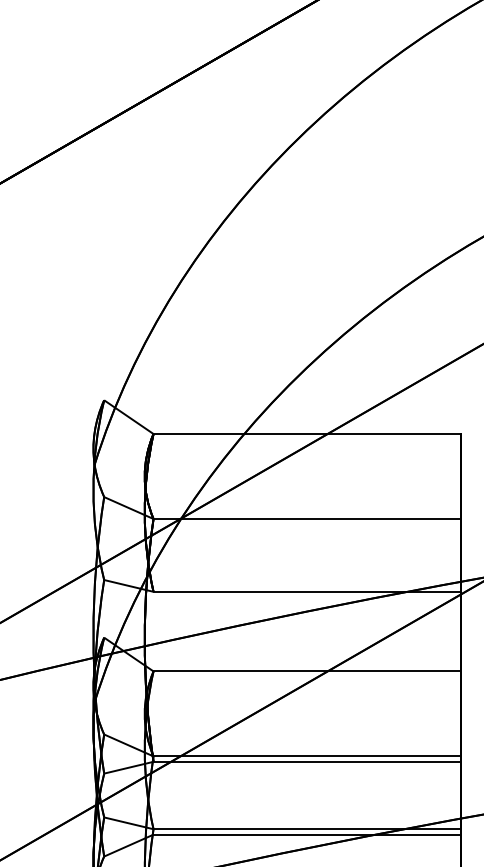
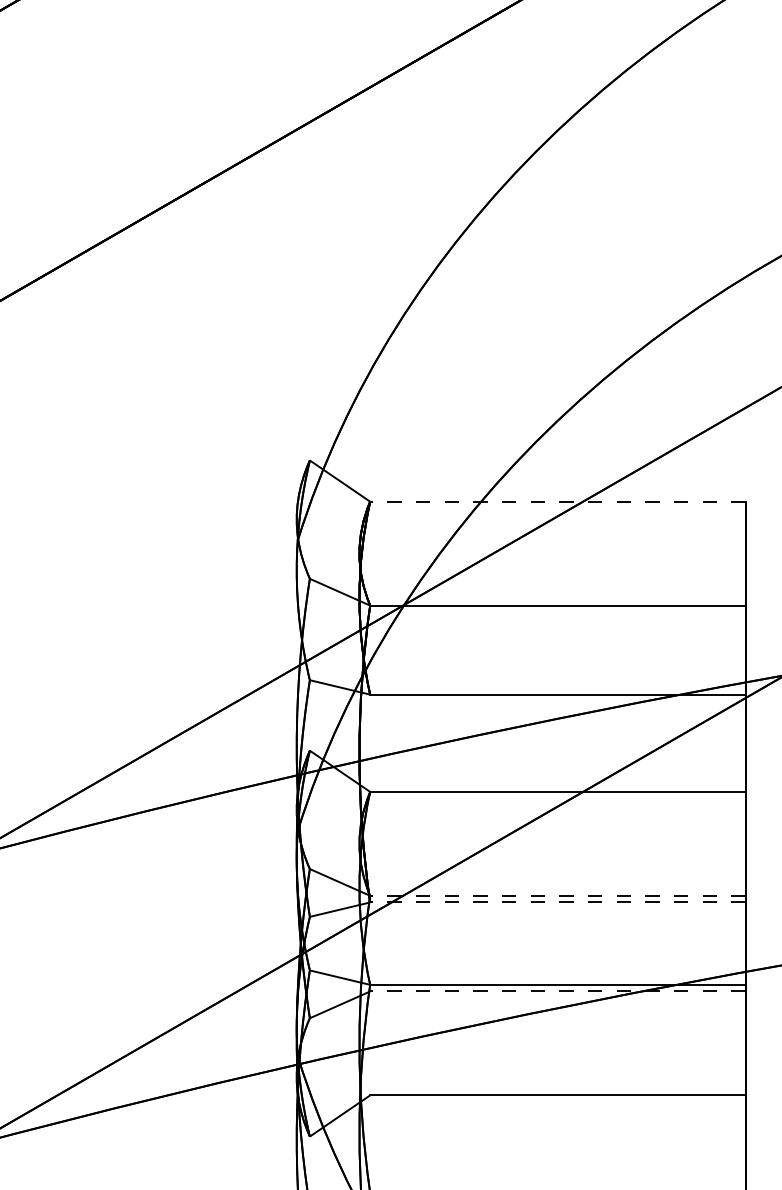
line: (306, 433) -> (557, 501), solid -> dashed
line: (306, 756) -> (557, 895), solid -> dashed
line: (306, 761) -> (557, 902), solid -> dashed
line: (306, 834) -> (557, 991), solid -> dashed

